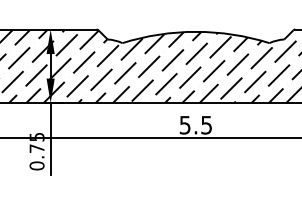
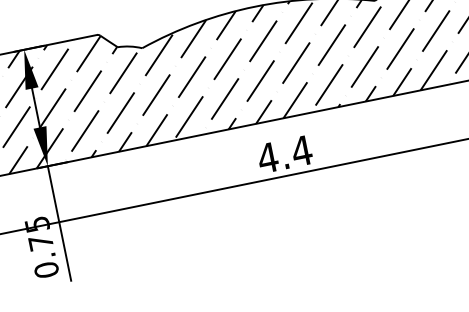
text: (195, 125) -> (284, 155), 5.5 -> 4.4

